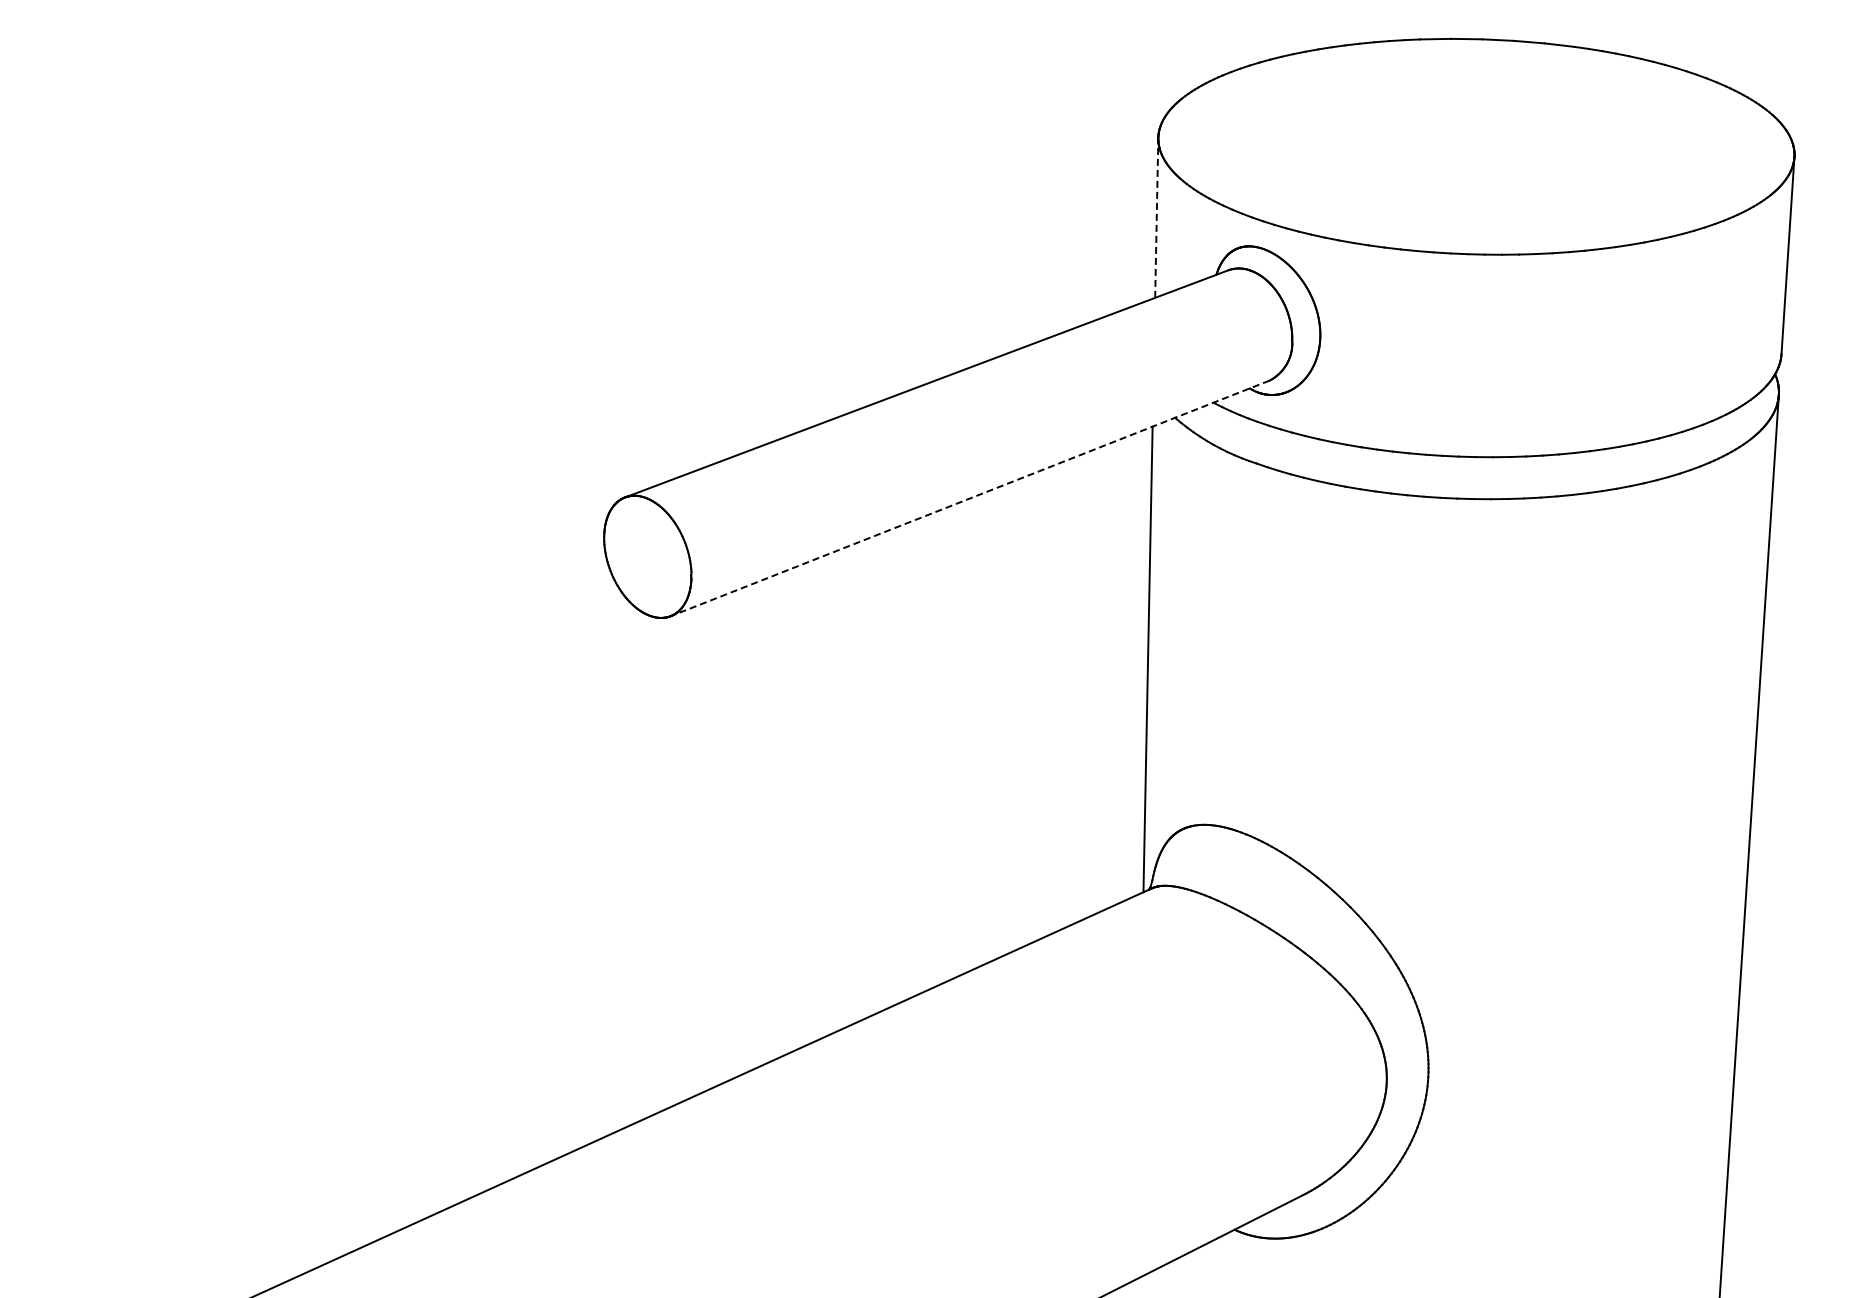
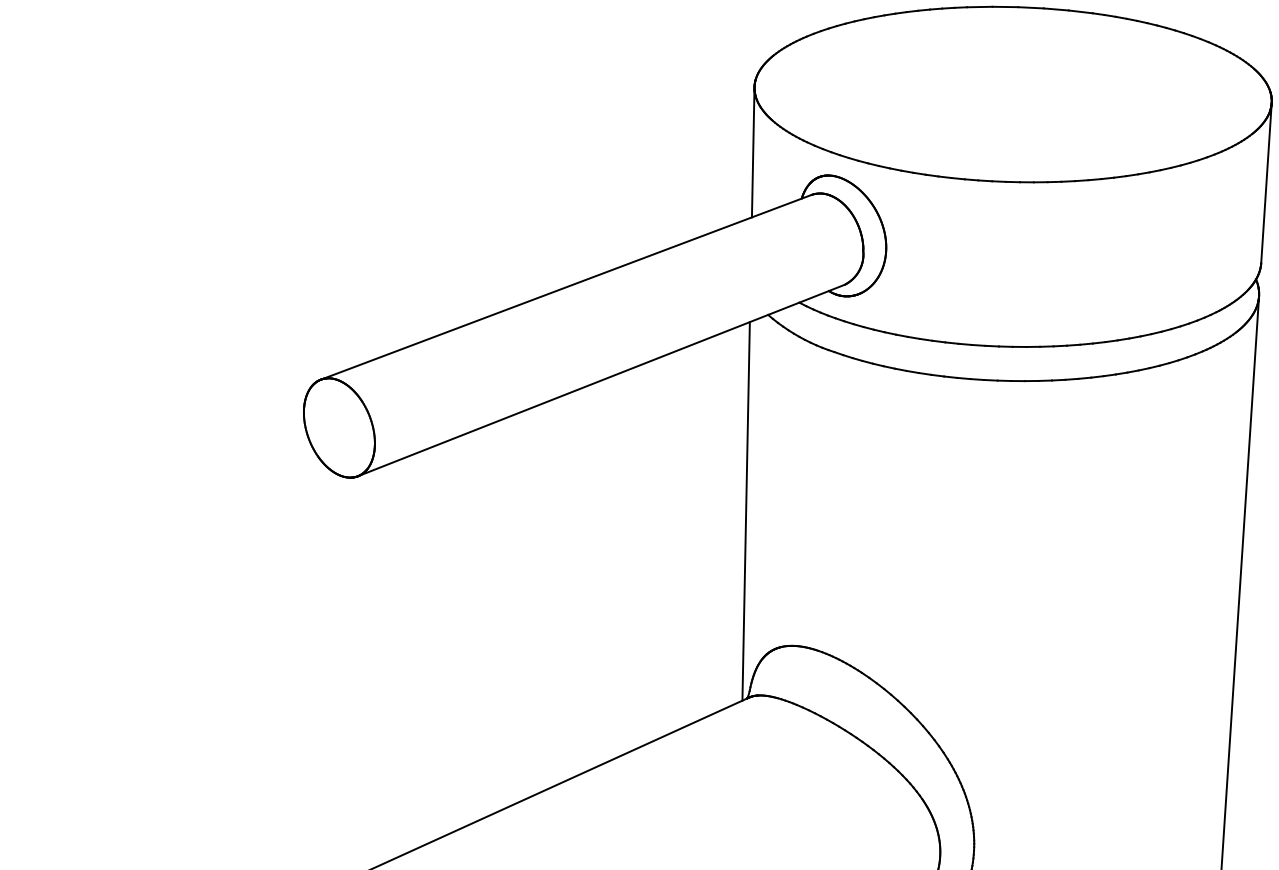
line: (1156, 218) -> (753, 152), dashed -> solid
line: (970, 498) -> (601, 380), dashed -> solid

